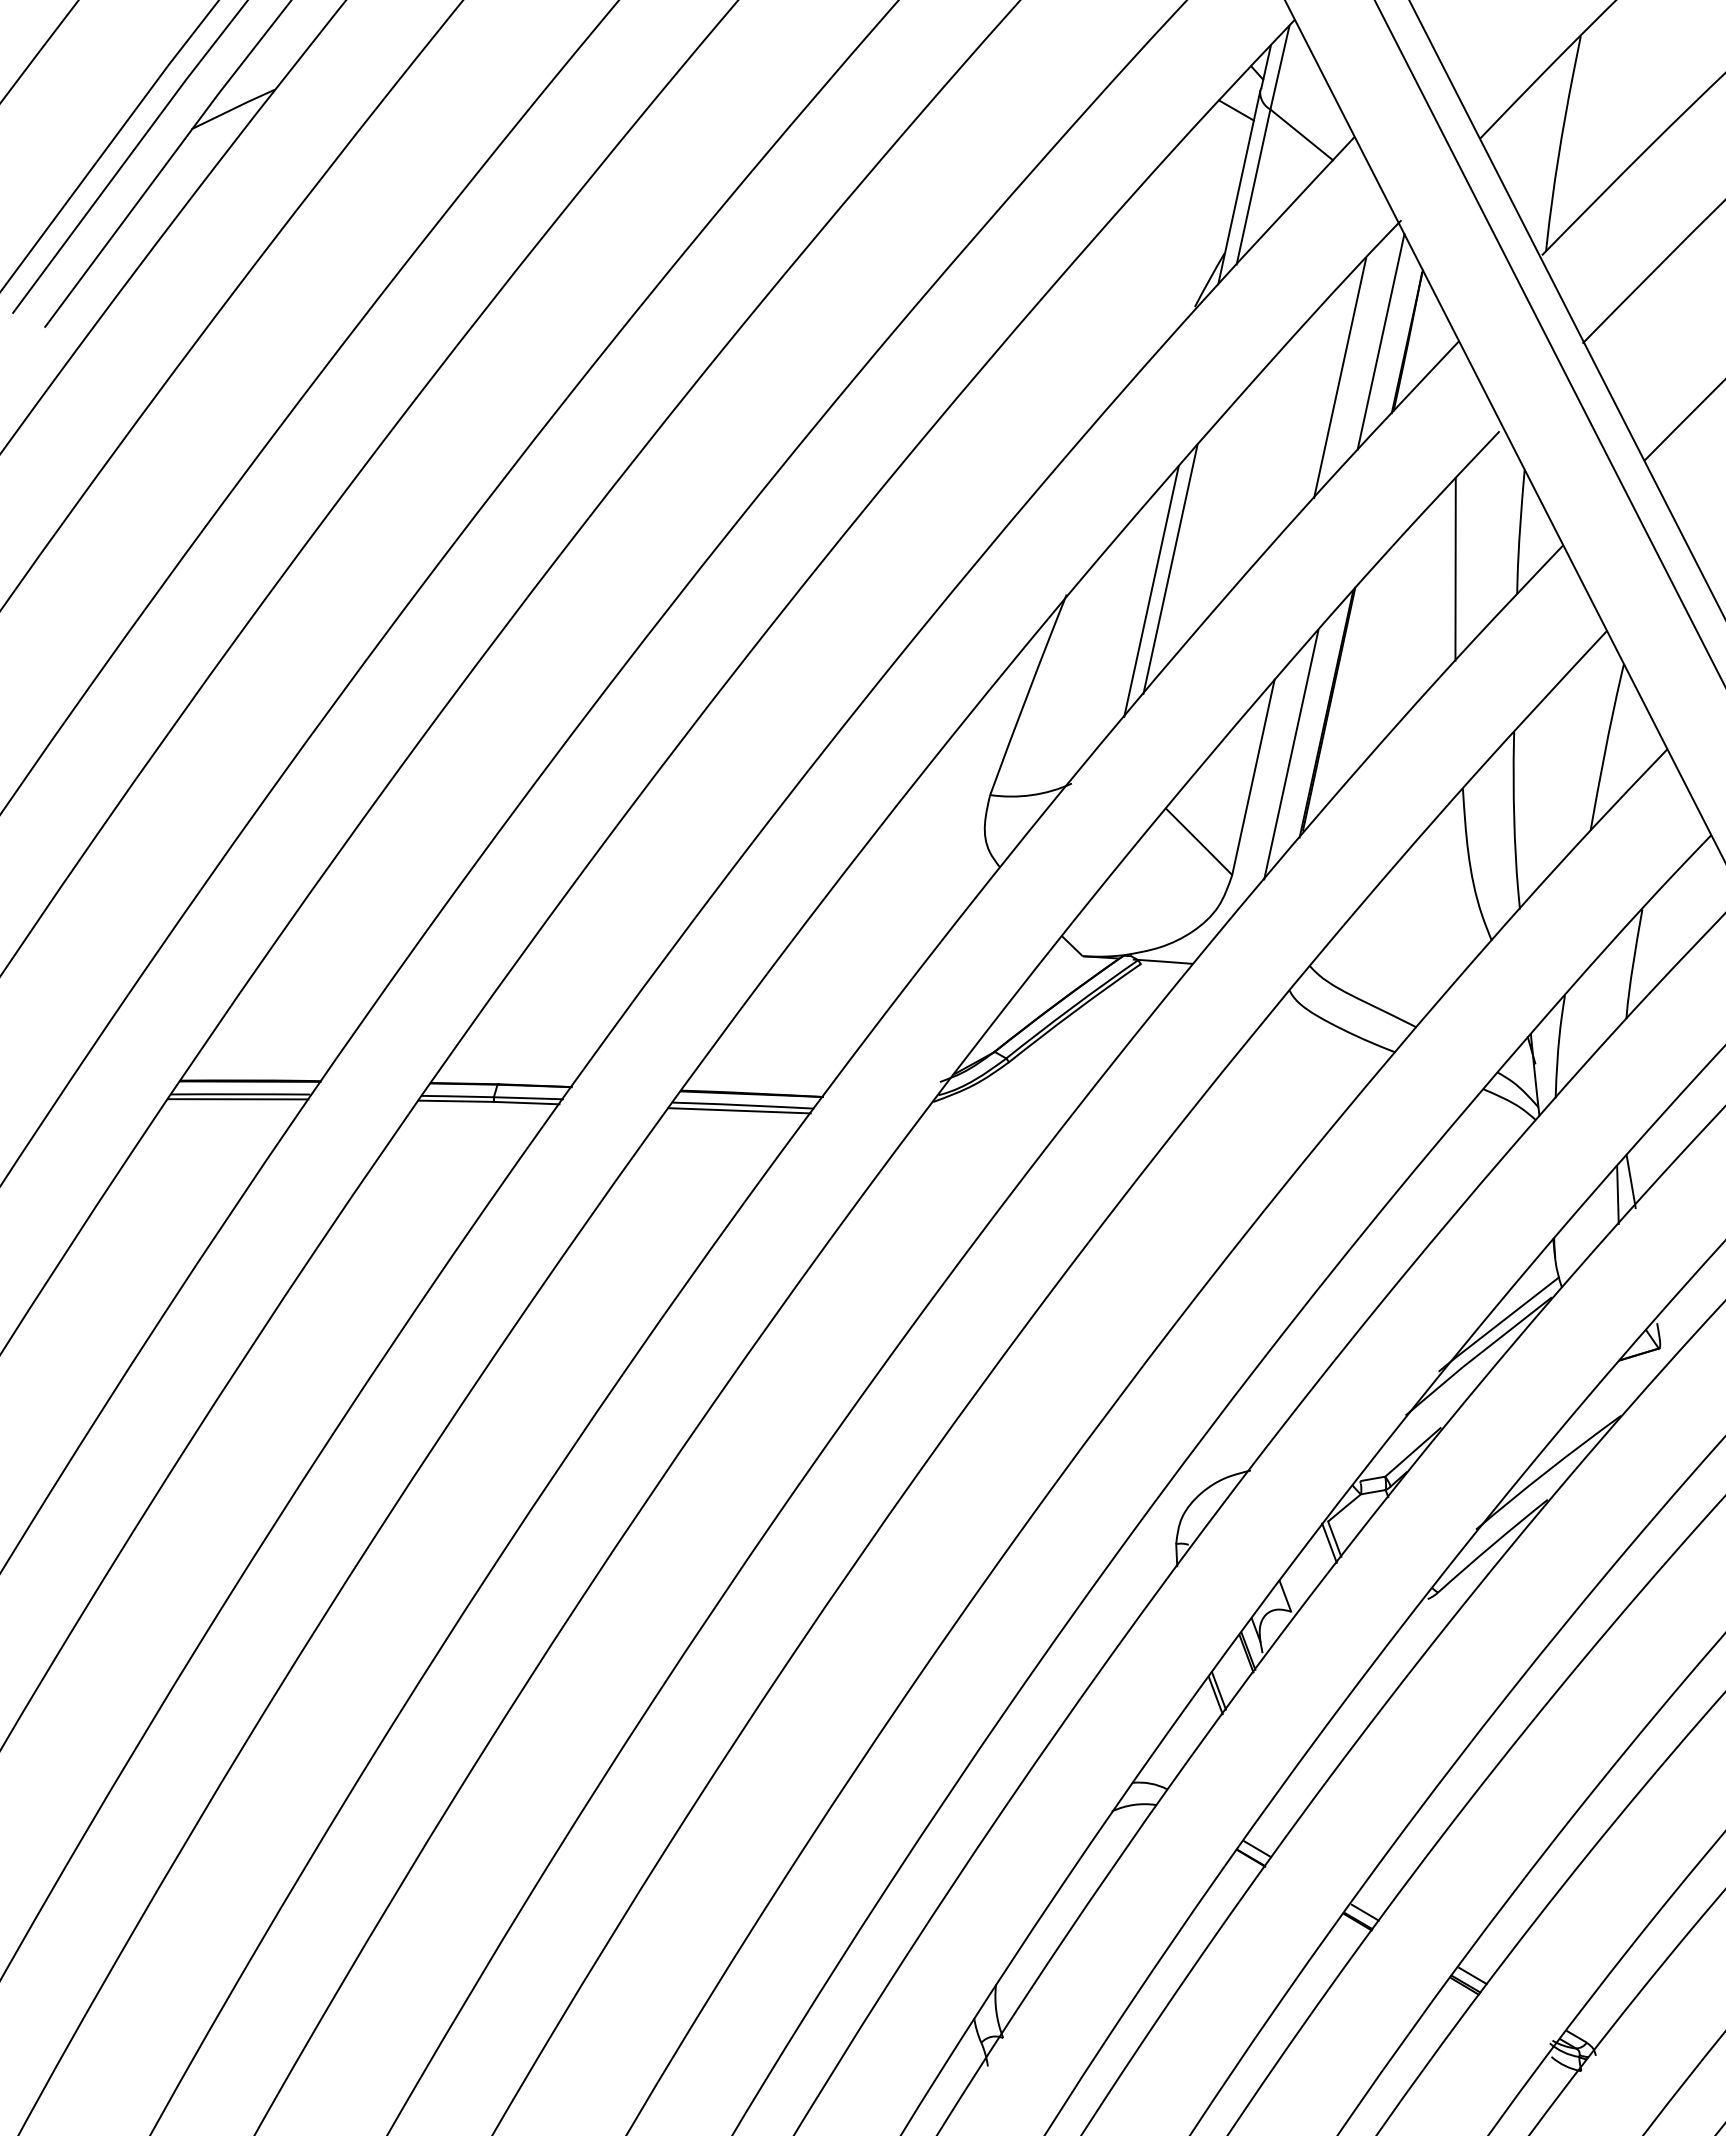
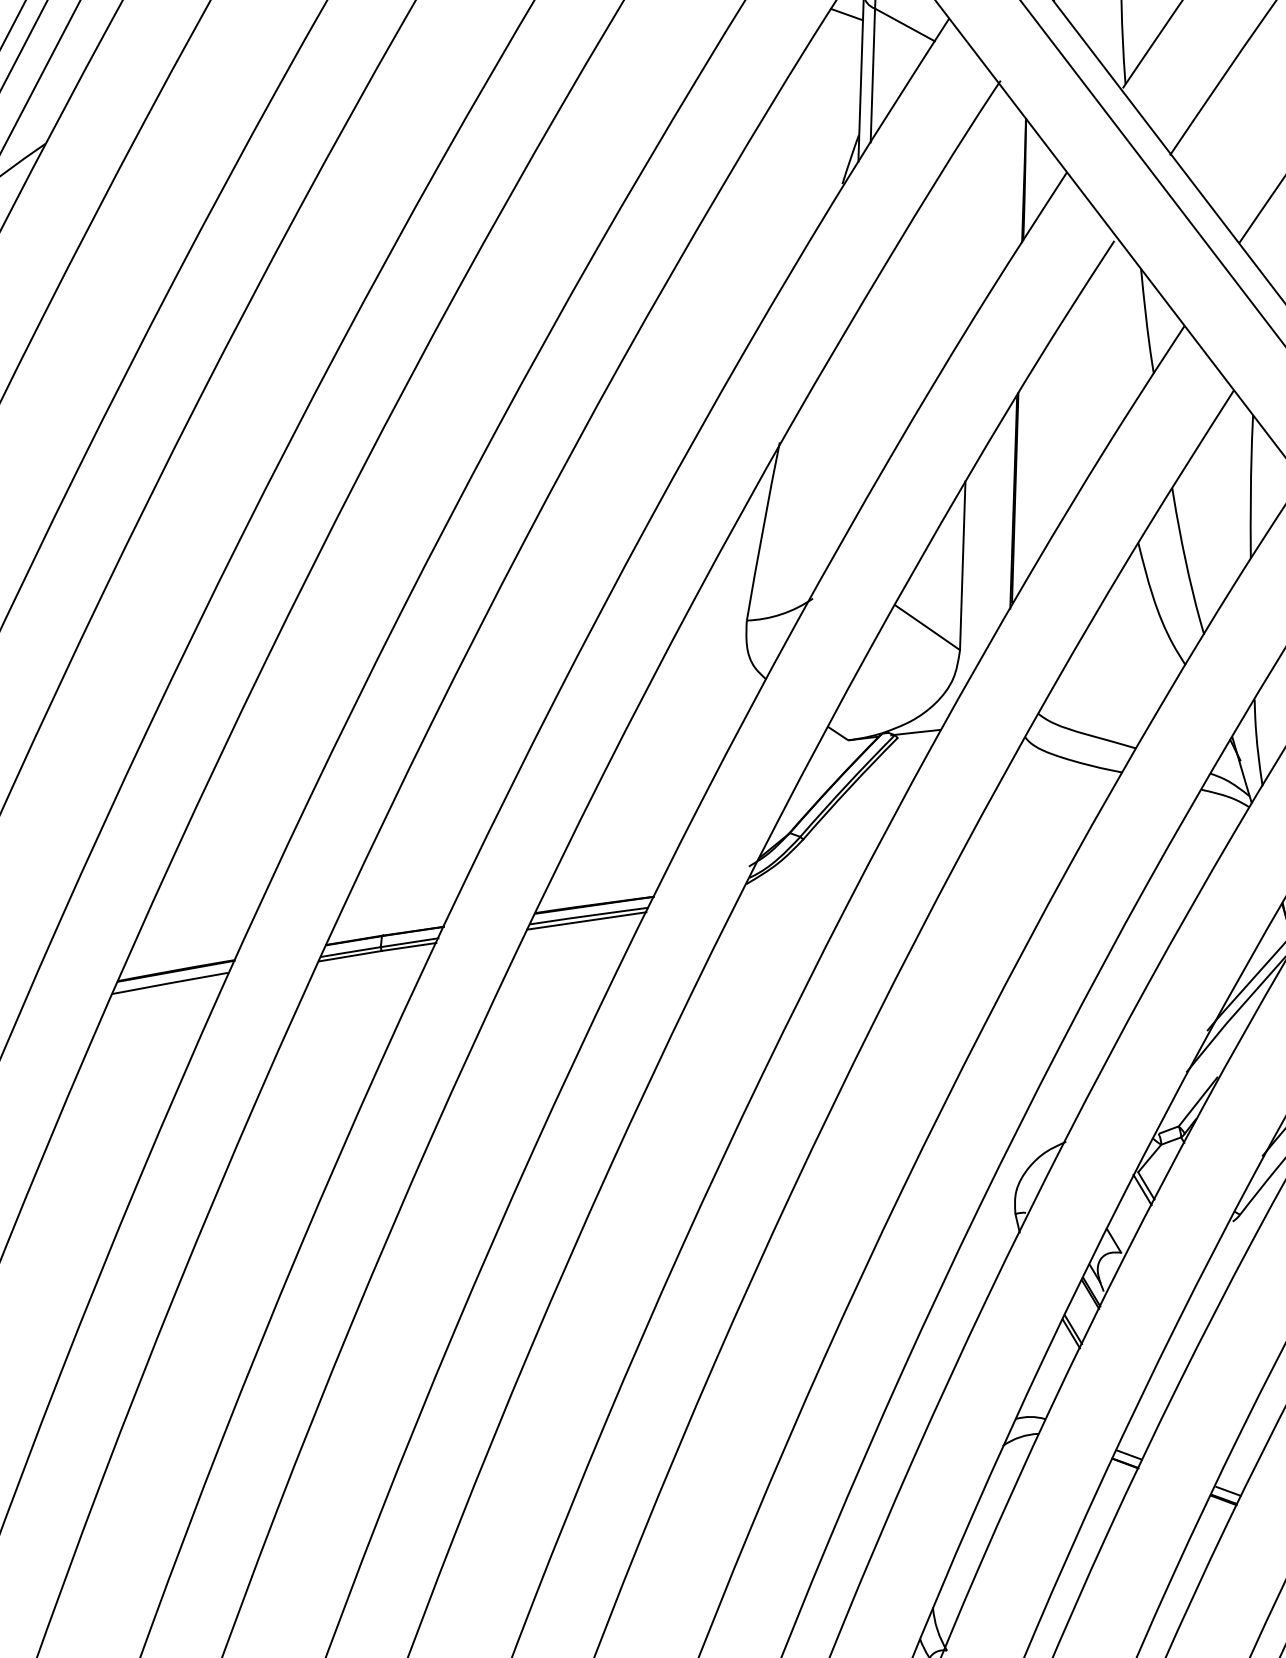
line: (1380, 341) -> (1001, 184), removed
line: (1340, 378) -> (974, 221), removed
line: (1455, 568) -> (1098, 361), removed
line: (1170, 569) -> (862, 405), removed
line: (1151, 591) -> (849, 426), removed
line: (1291, 754) -> (990, 540), removed
line: (238, 1099) -> (169, 987), removed

